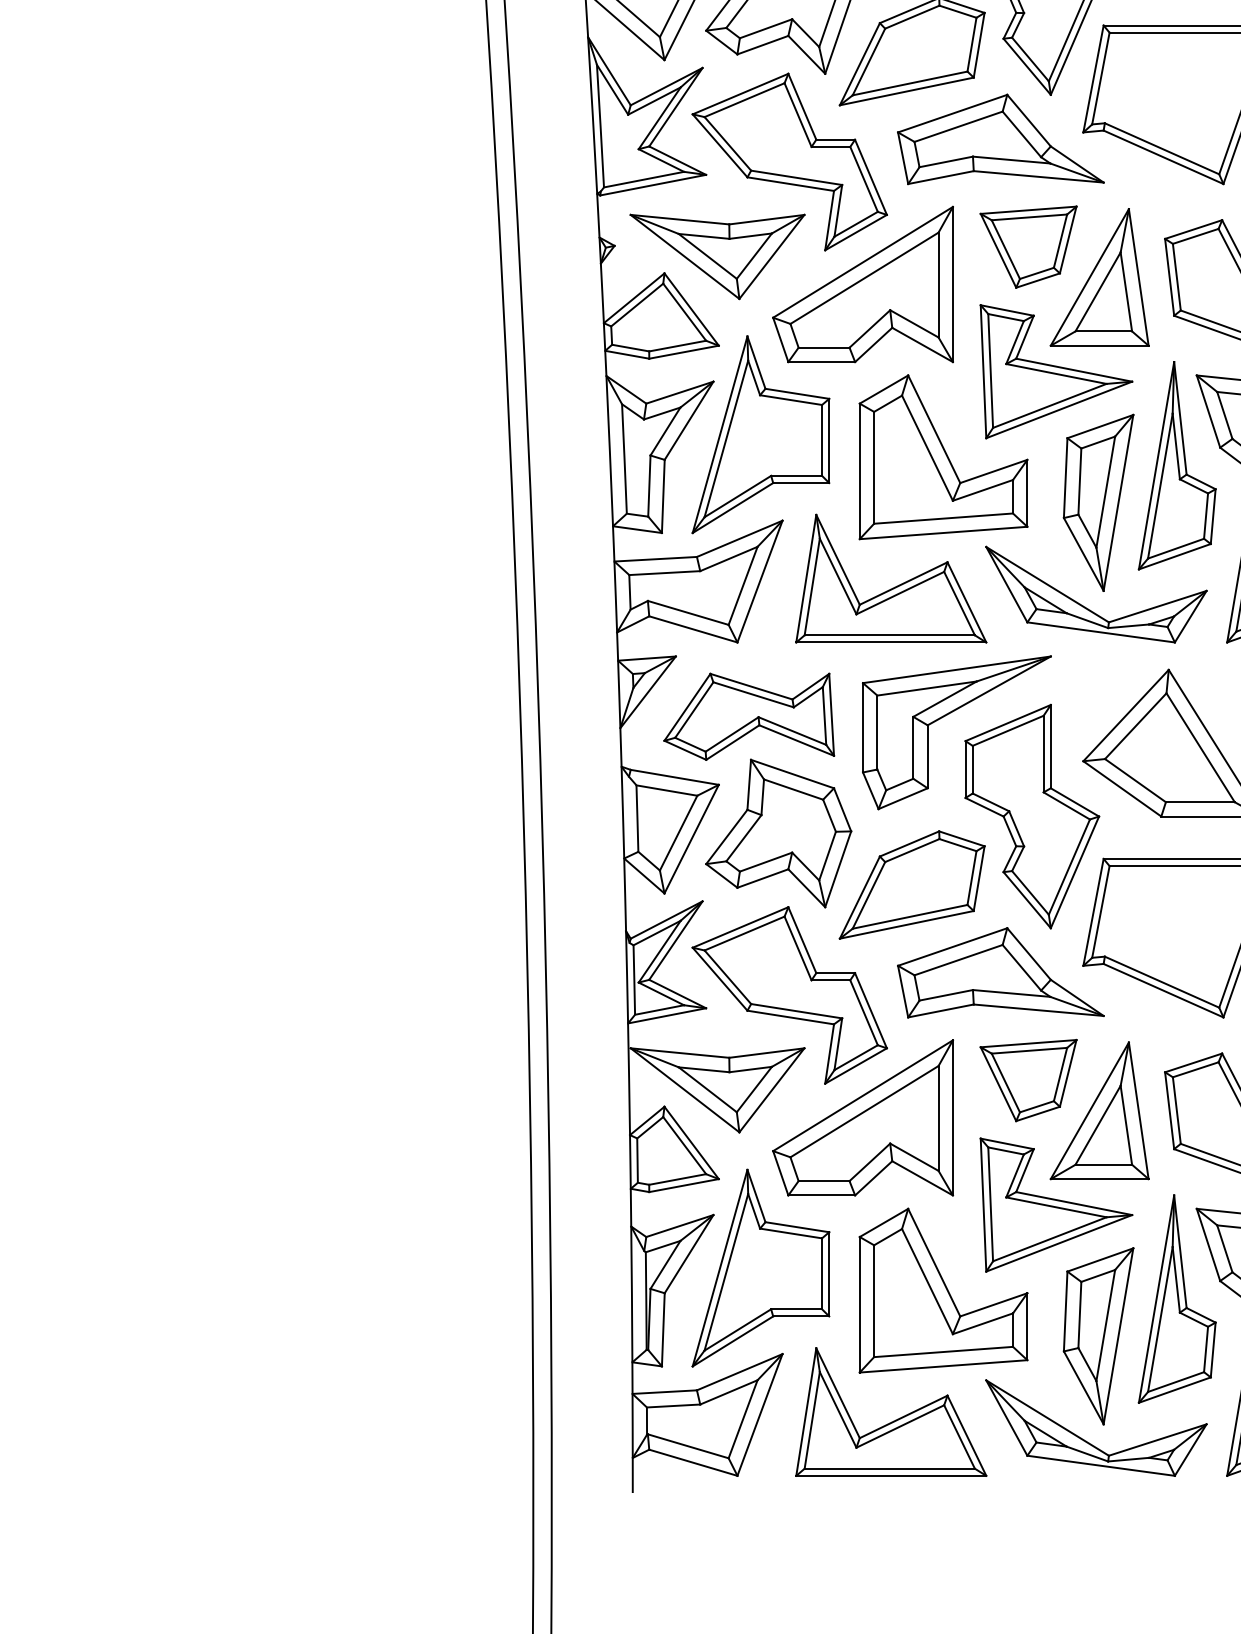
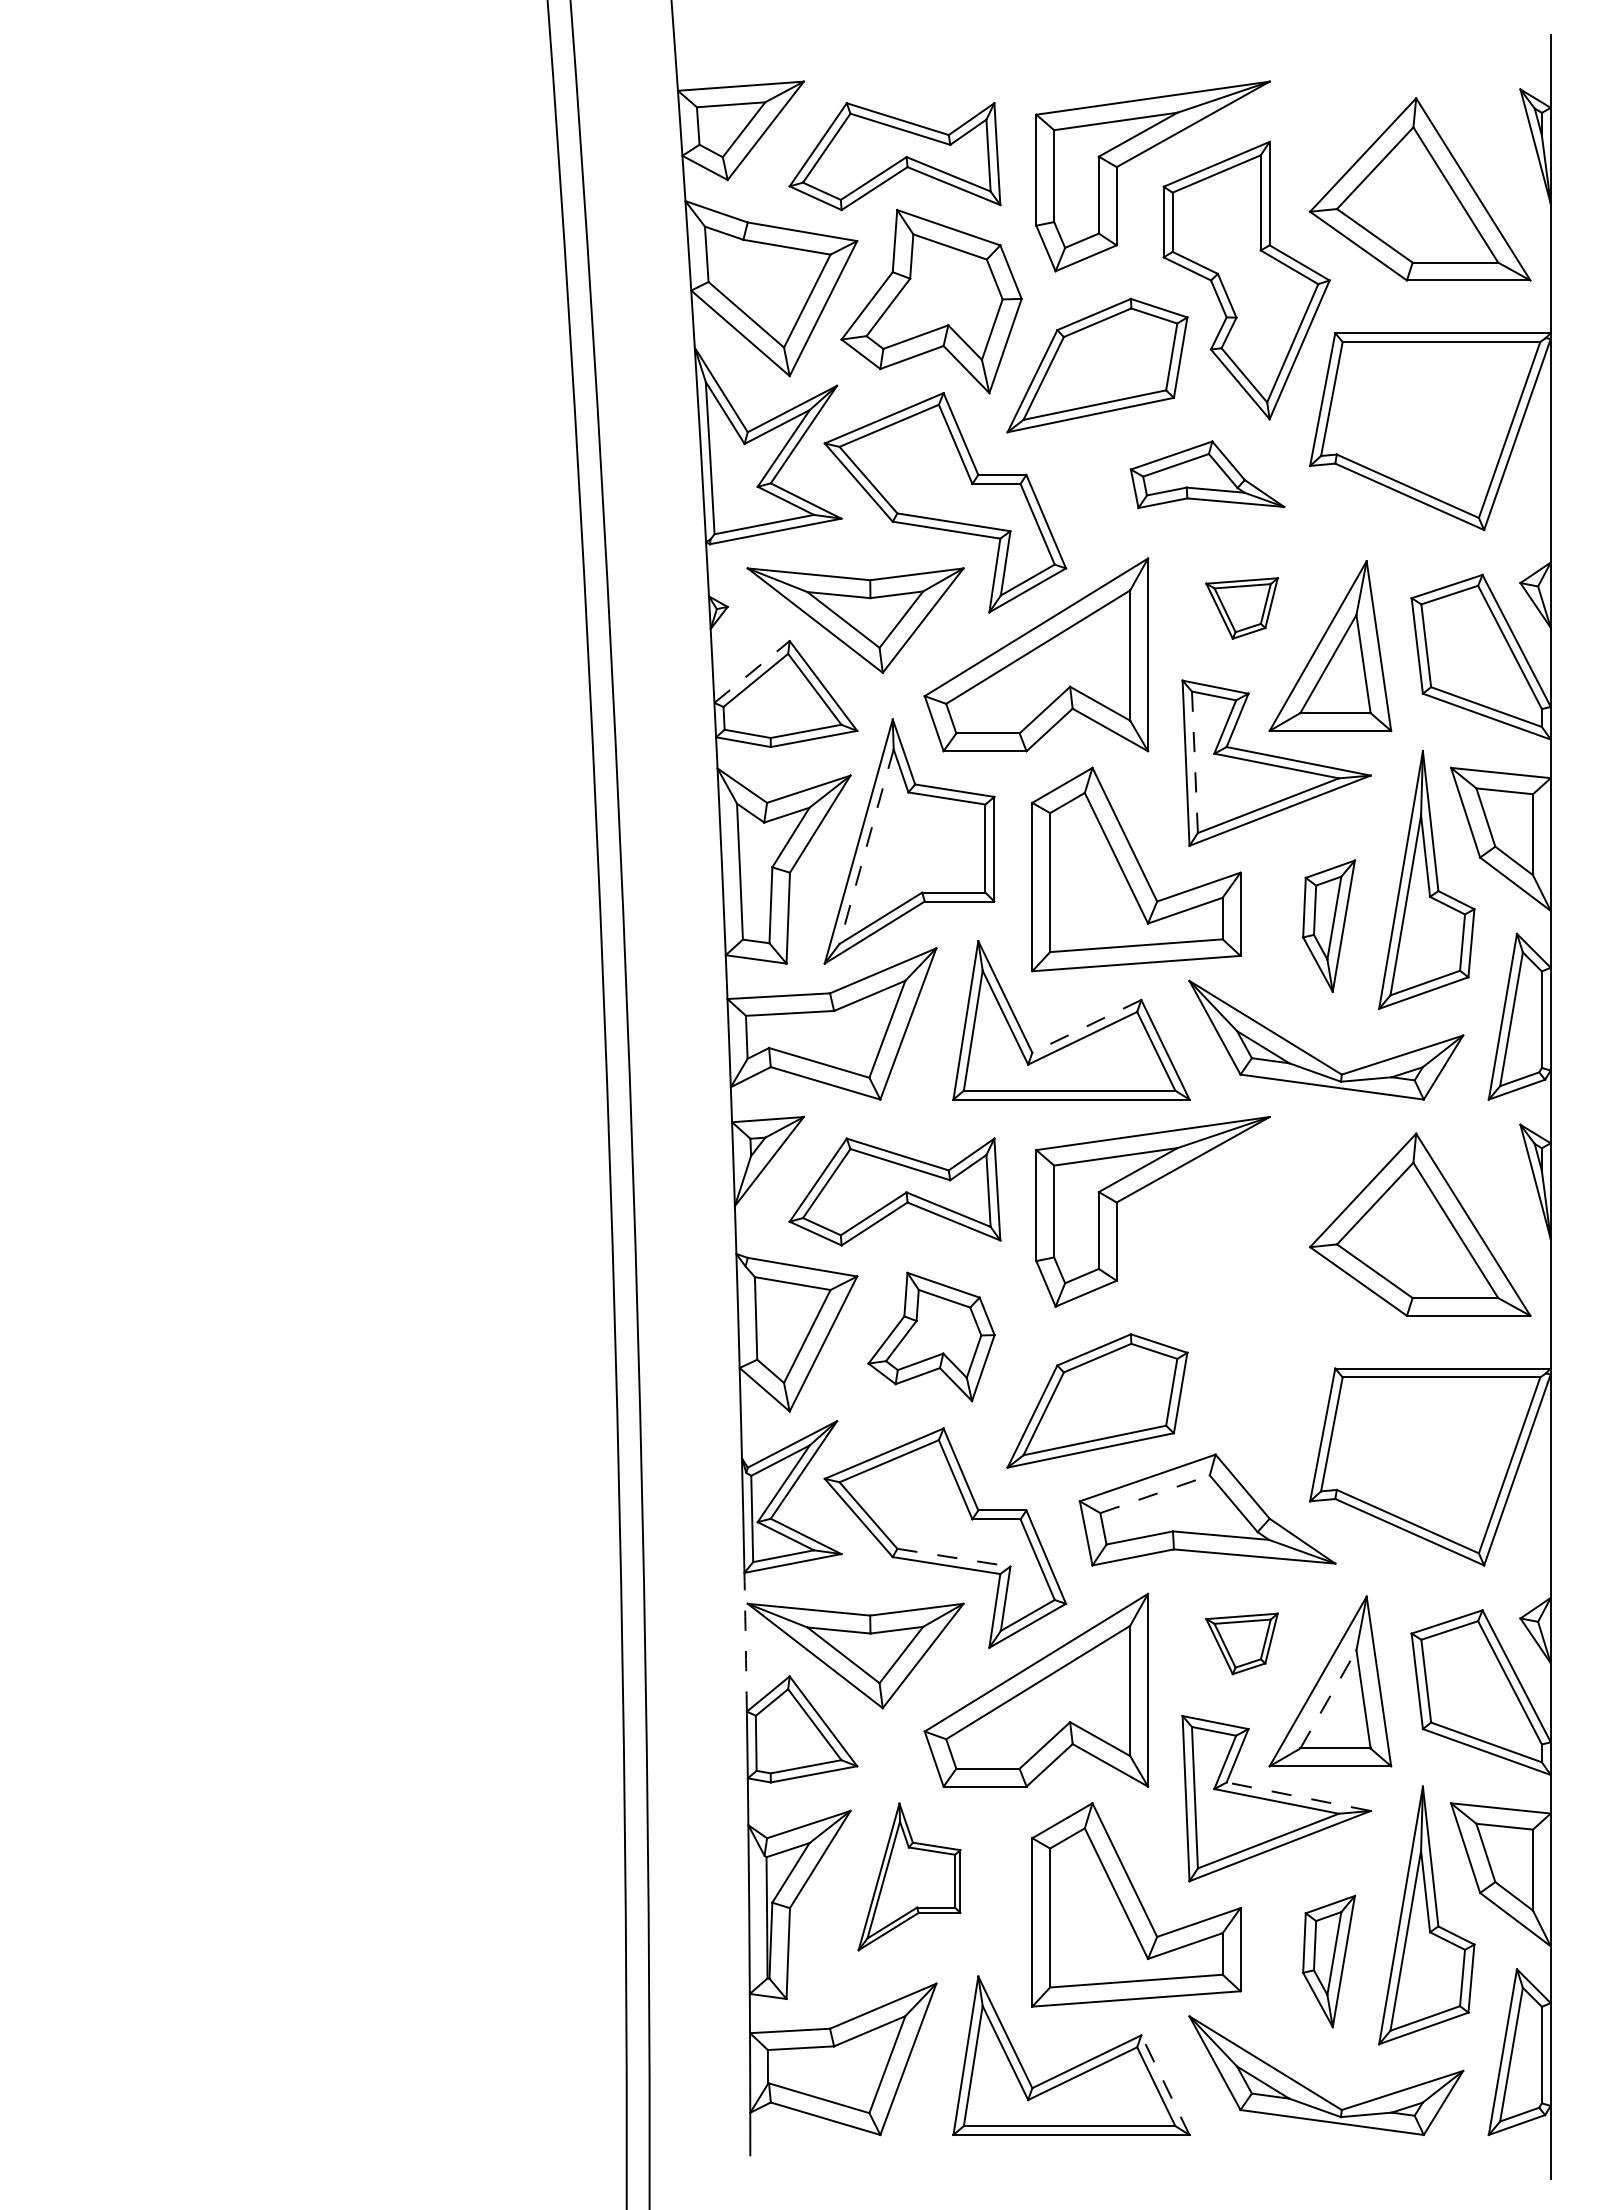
part: (1000, 139) -> (1207, 474), size x0.6
part: (1028, 247) -> (1241, 608), size x0.6
line: (634, 298) -> (752, 672), solid -> dashed
line: (990, 371) -> (1194, 762), solid -> dashed
line: (726, 438) -> (866, 846), solid -> dashed
part: (1098, 502) -> (1328, 925), size x0.6
line: (903, 583) -> (1086, 1026), solid -> dashed
part: (1032, 816) -> (1246, 1315), removed
part: (778, 833) -> (931, 1336), size x0.7
line: (958, 960) -> (1155, 1494), solid -> dashed
line: (797, 1011) -> (954, 1557), solid -> dashed
arc: (628, 1079) -> (745, 1642), solid -> dashed
part: (1028, 1080) -> (1241, 1643), size x0.6
line: (1098, 1125) -> (1328, 1699), solid -> dashed
line: (1074, 1203) -> (1298, 1796), solid -> dashed
part: (760, 1267) -> (909, 1876), size x0.6
part: (1098, 1336) -> (1328, 1961), size x0.6
line: (966, 1435) -> (1165, 2084), solid -> dashed

